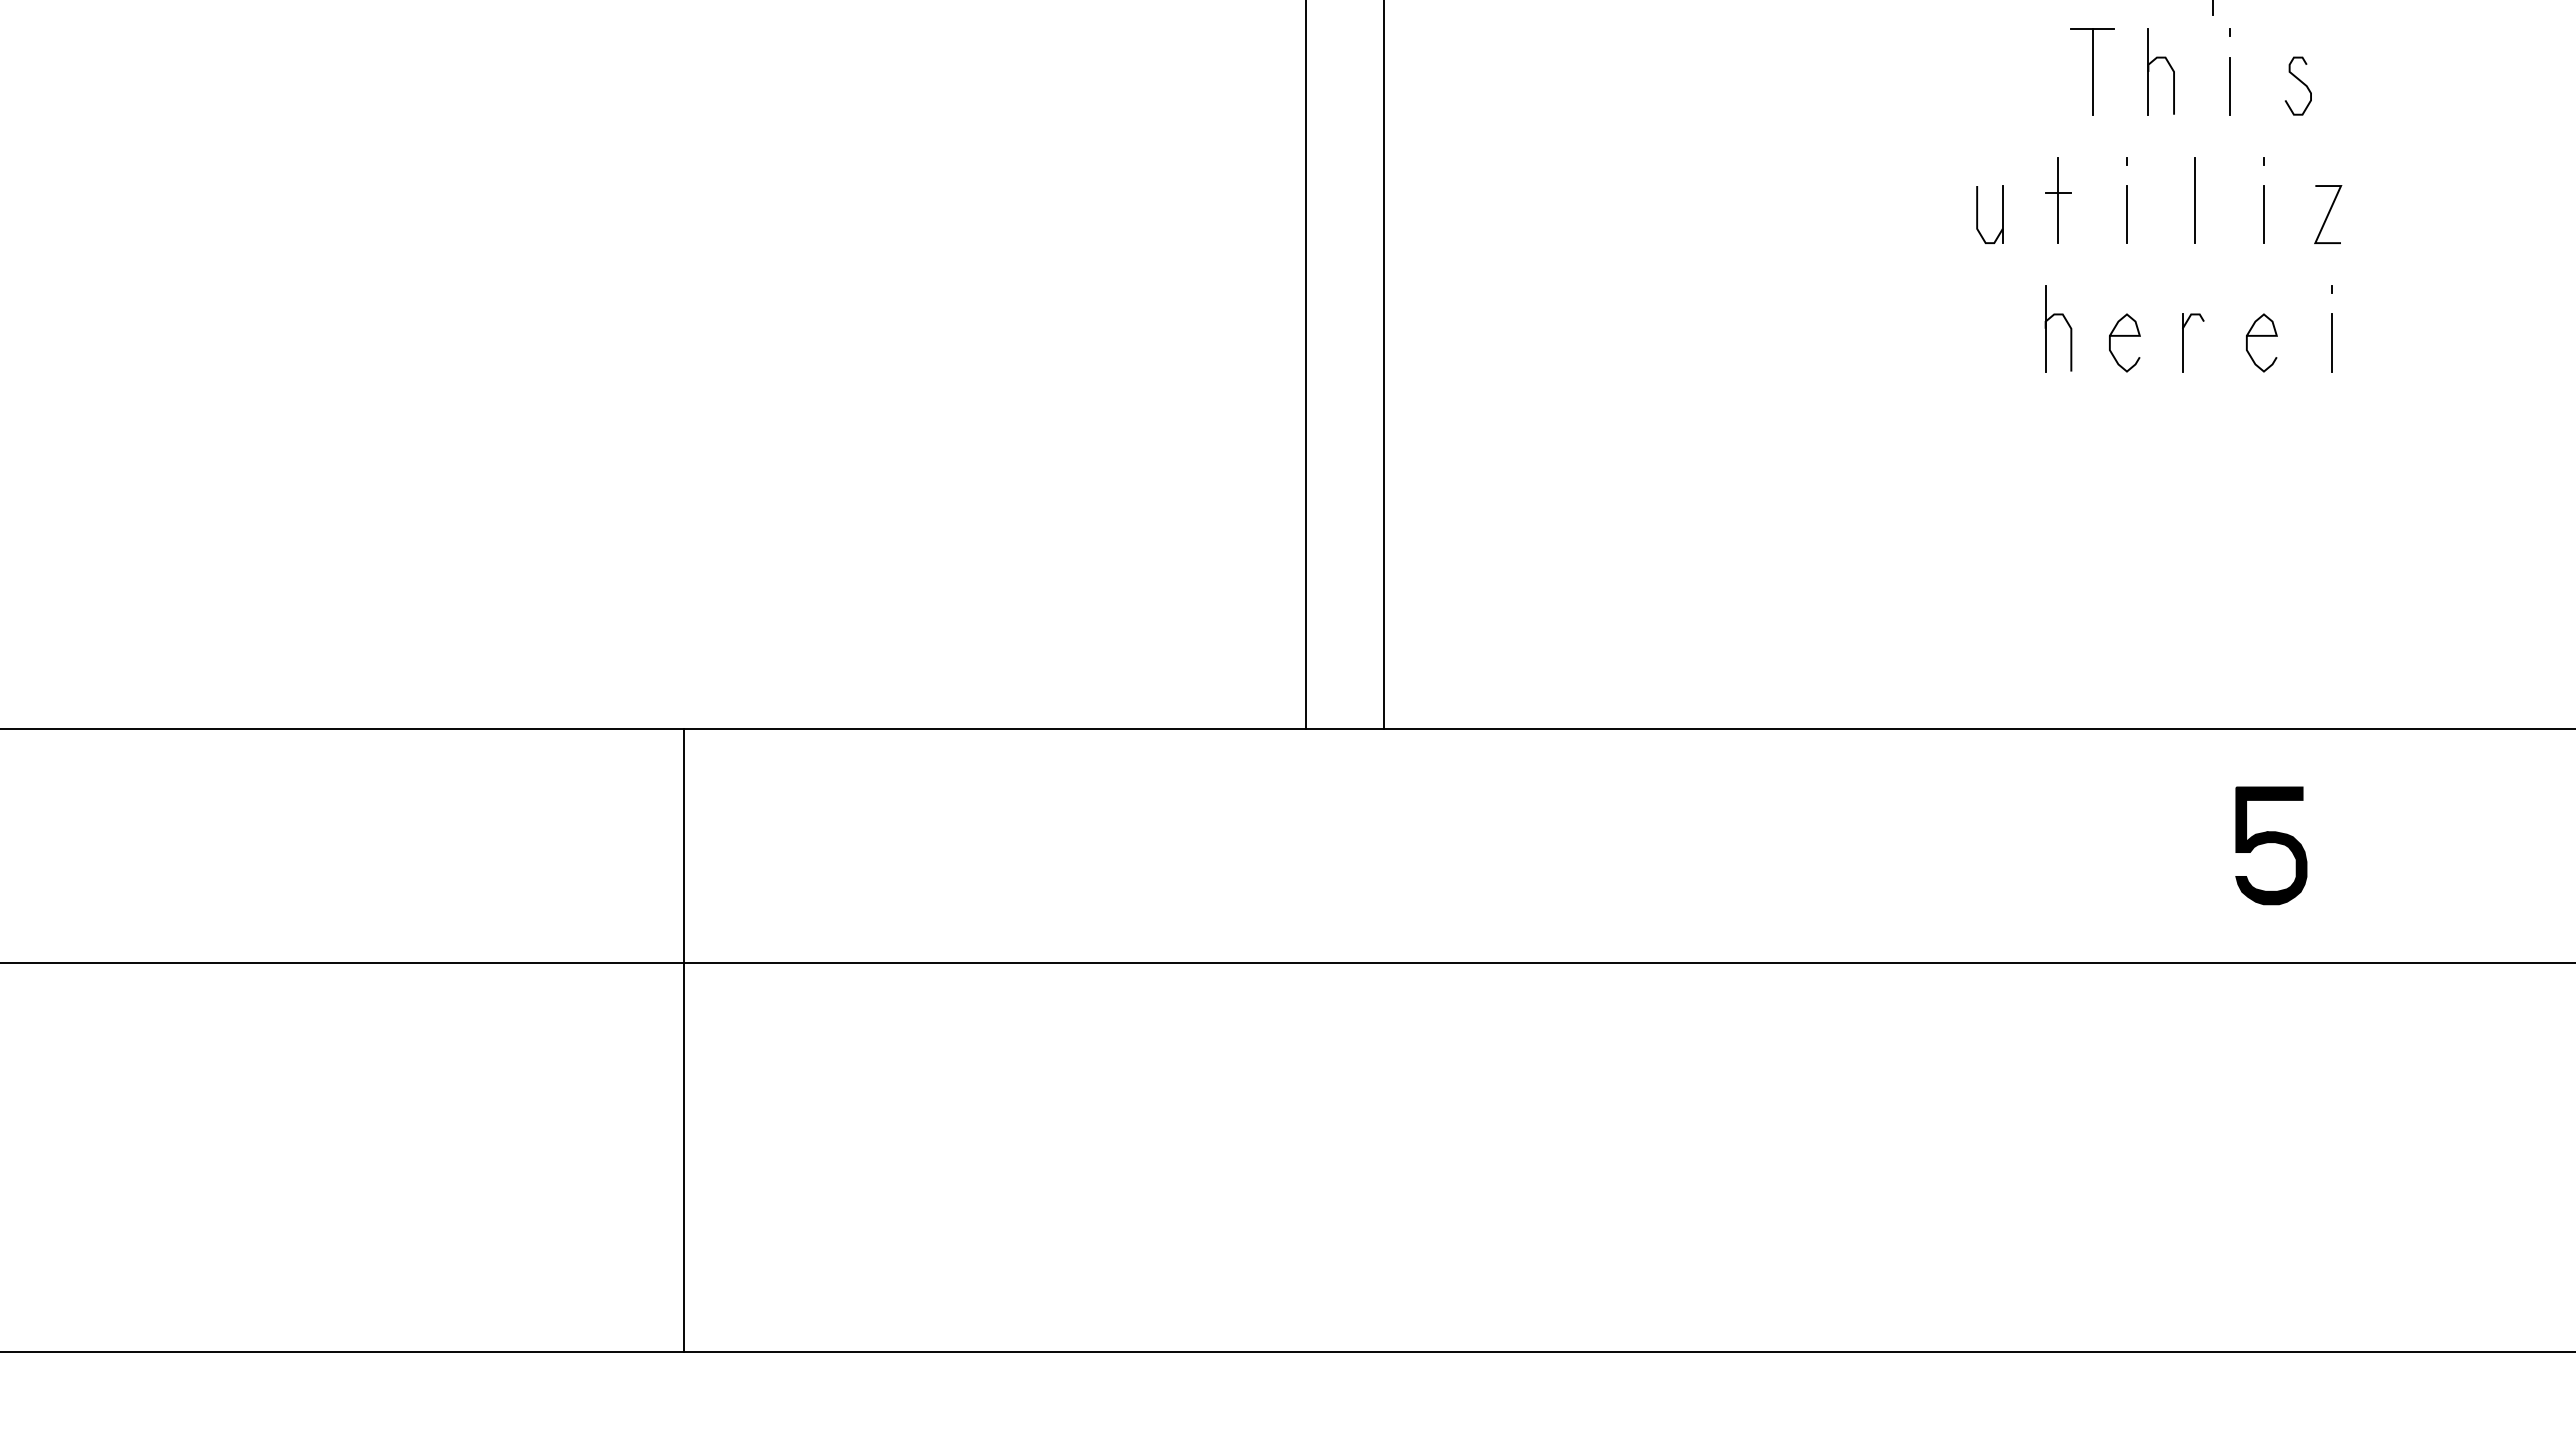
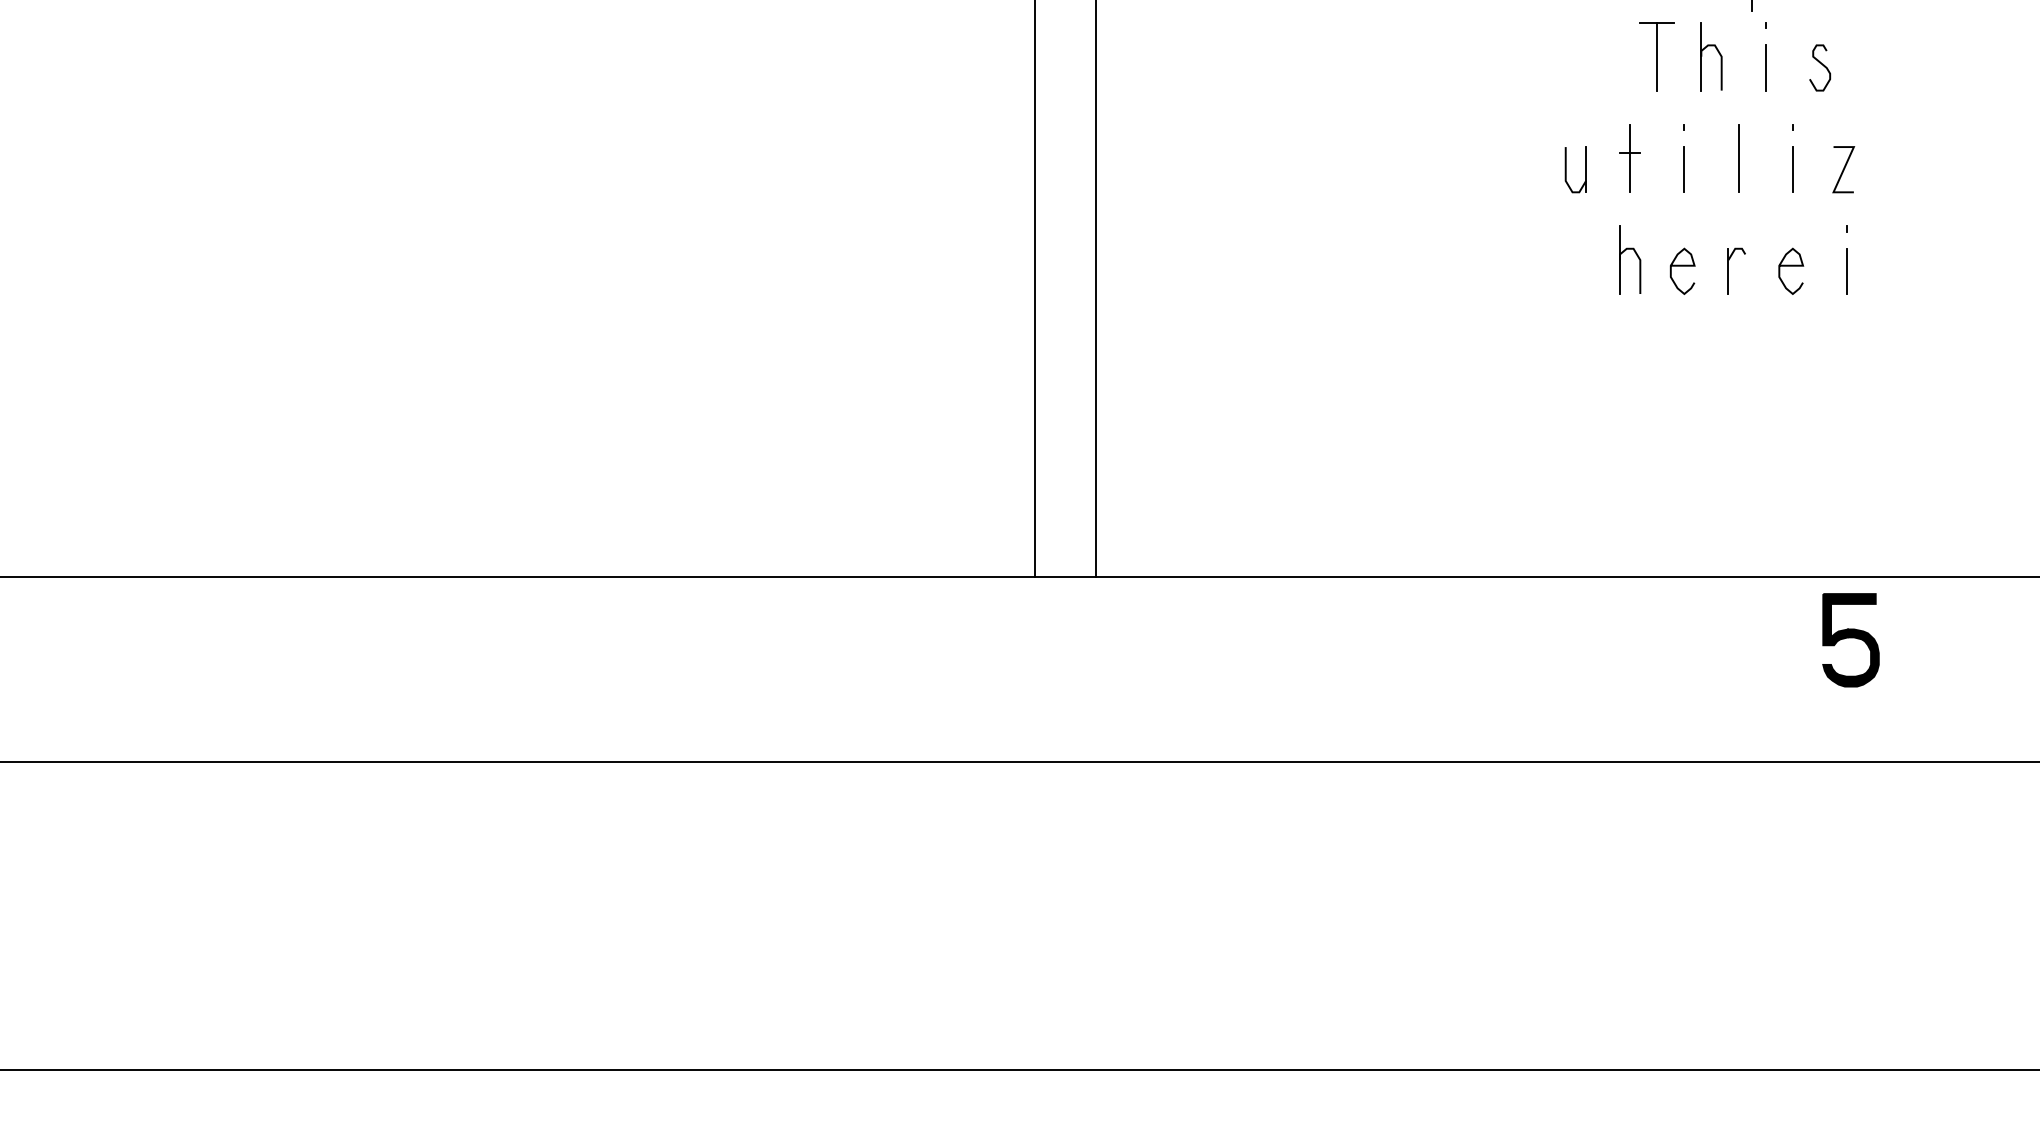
part: (2271, 845) -> (1851, 640), moved
line: (683, 1040) -> (541, 823), removed

